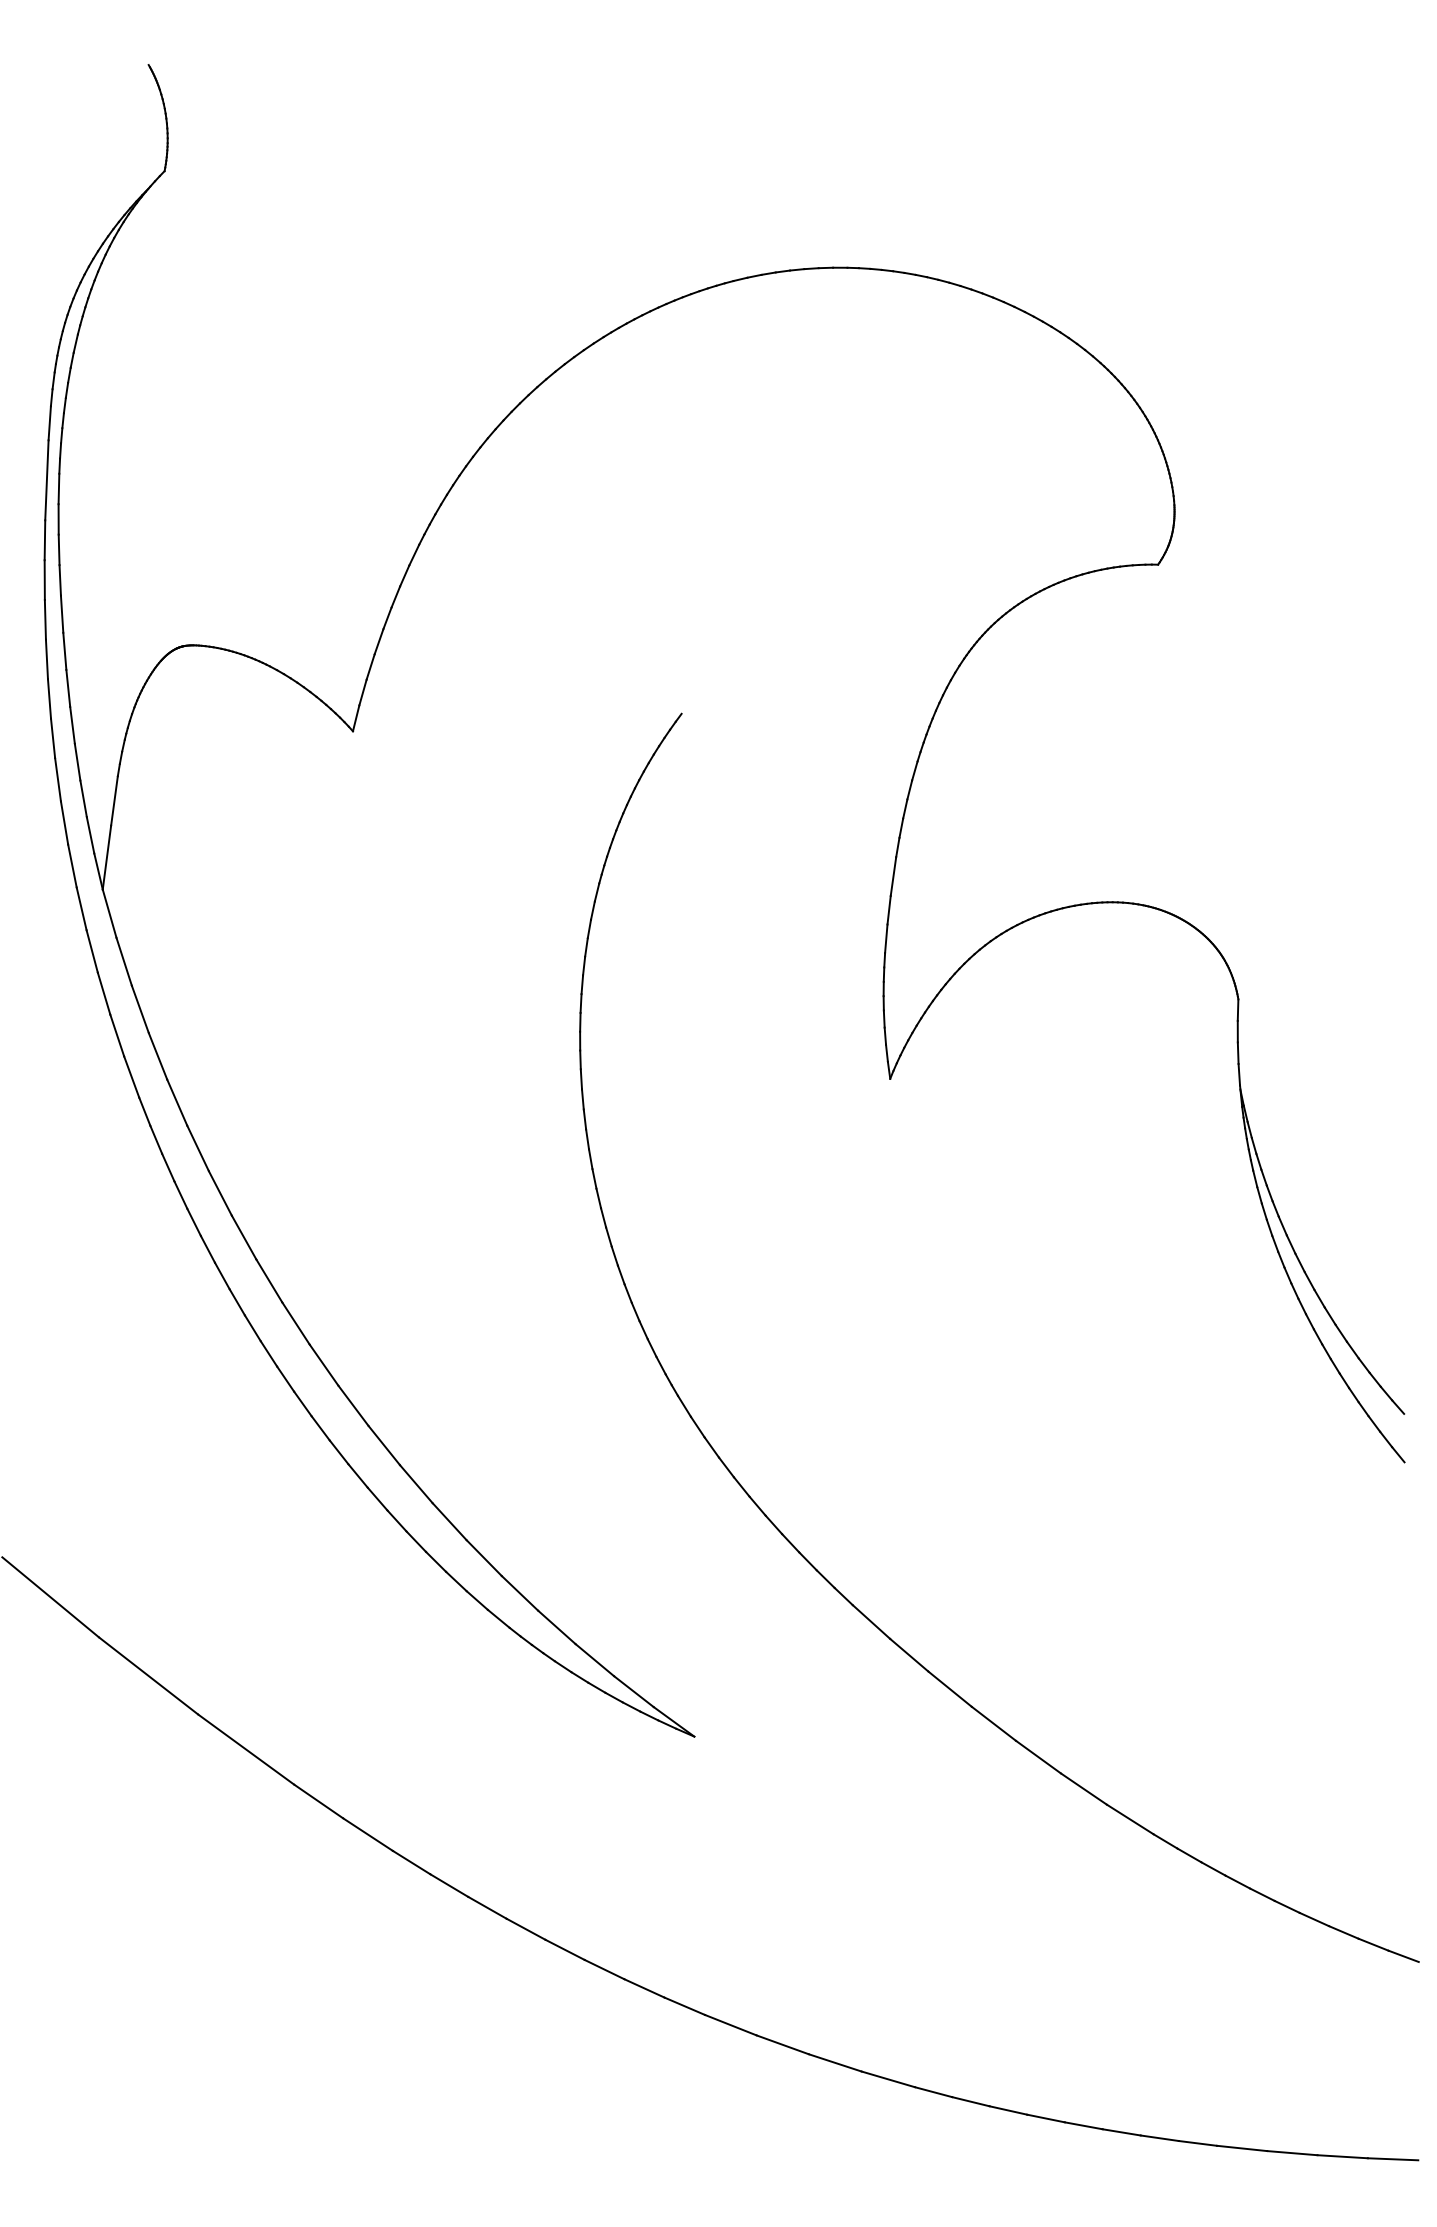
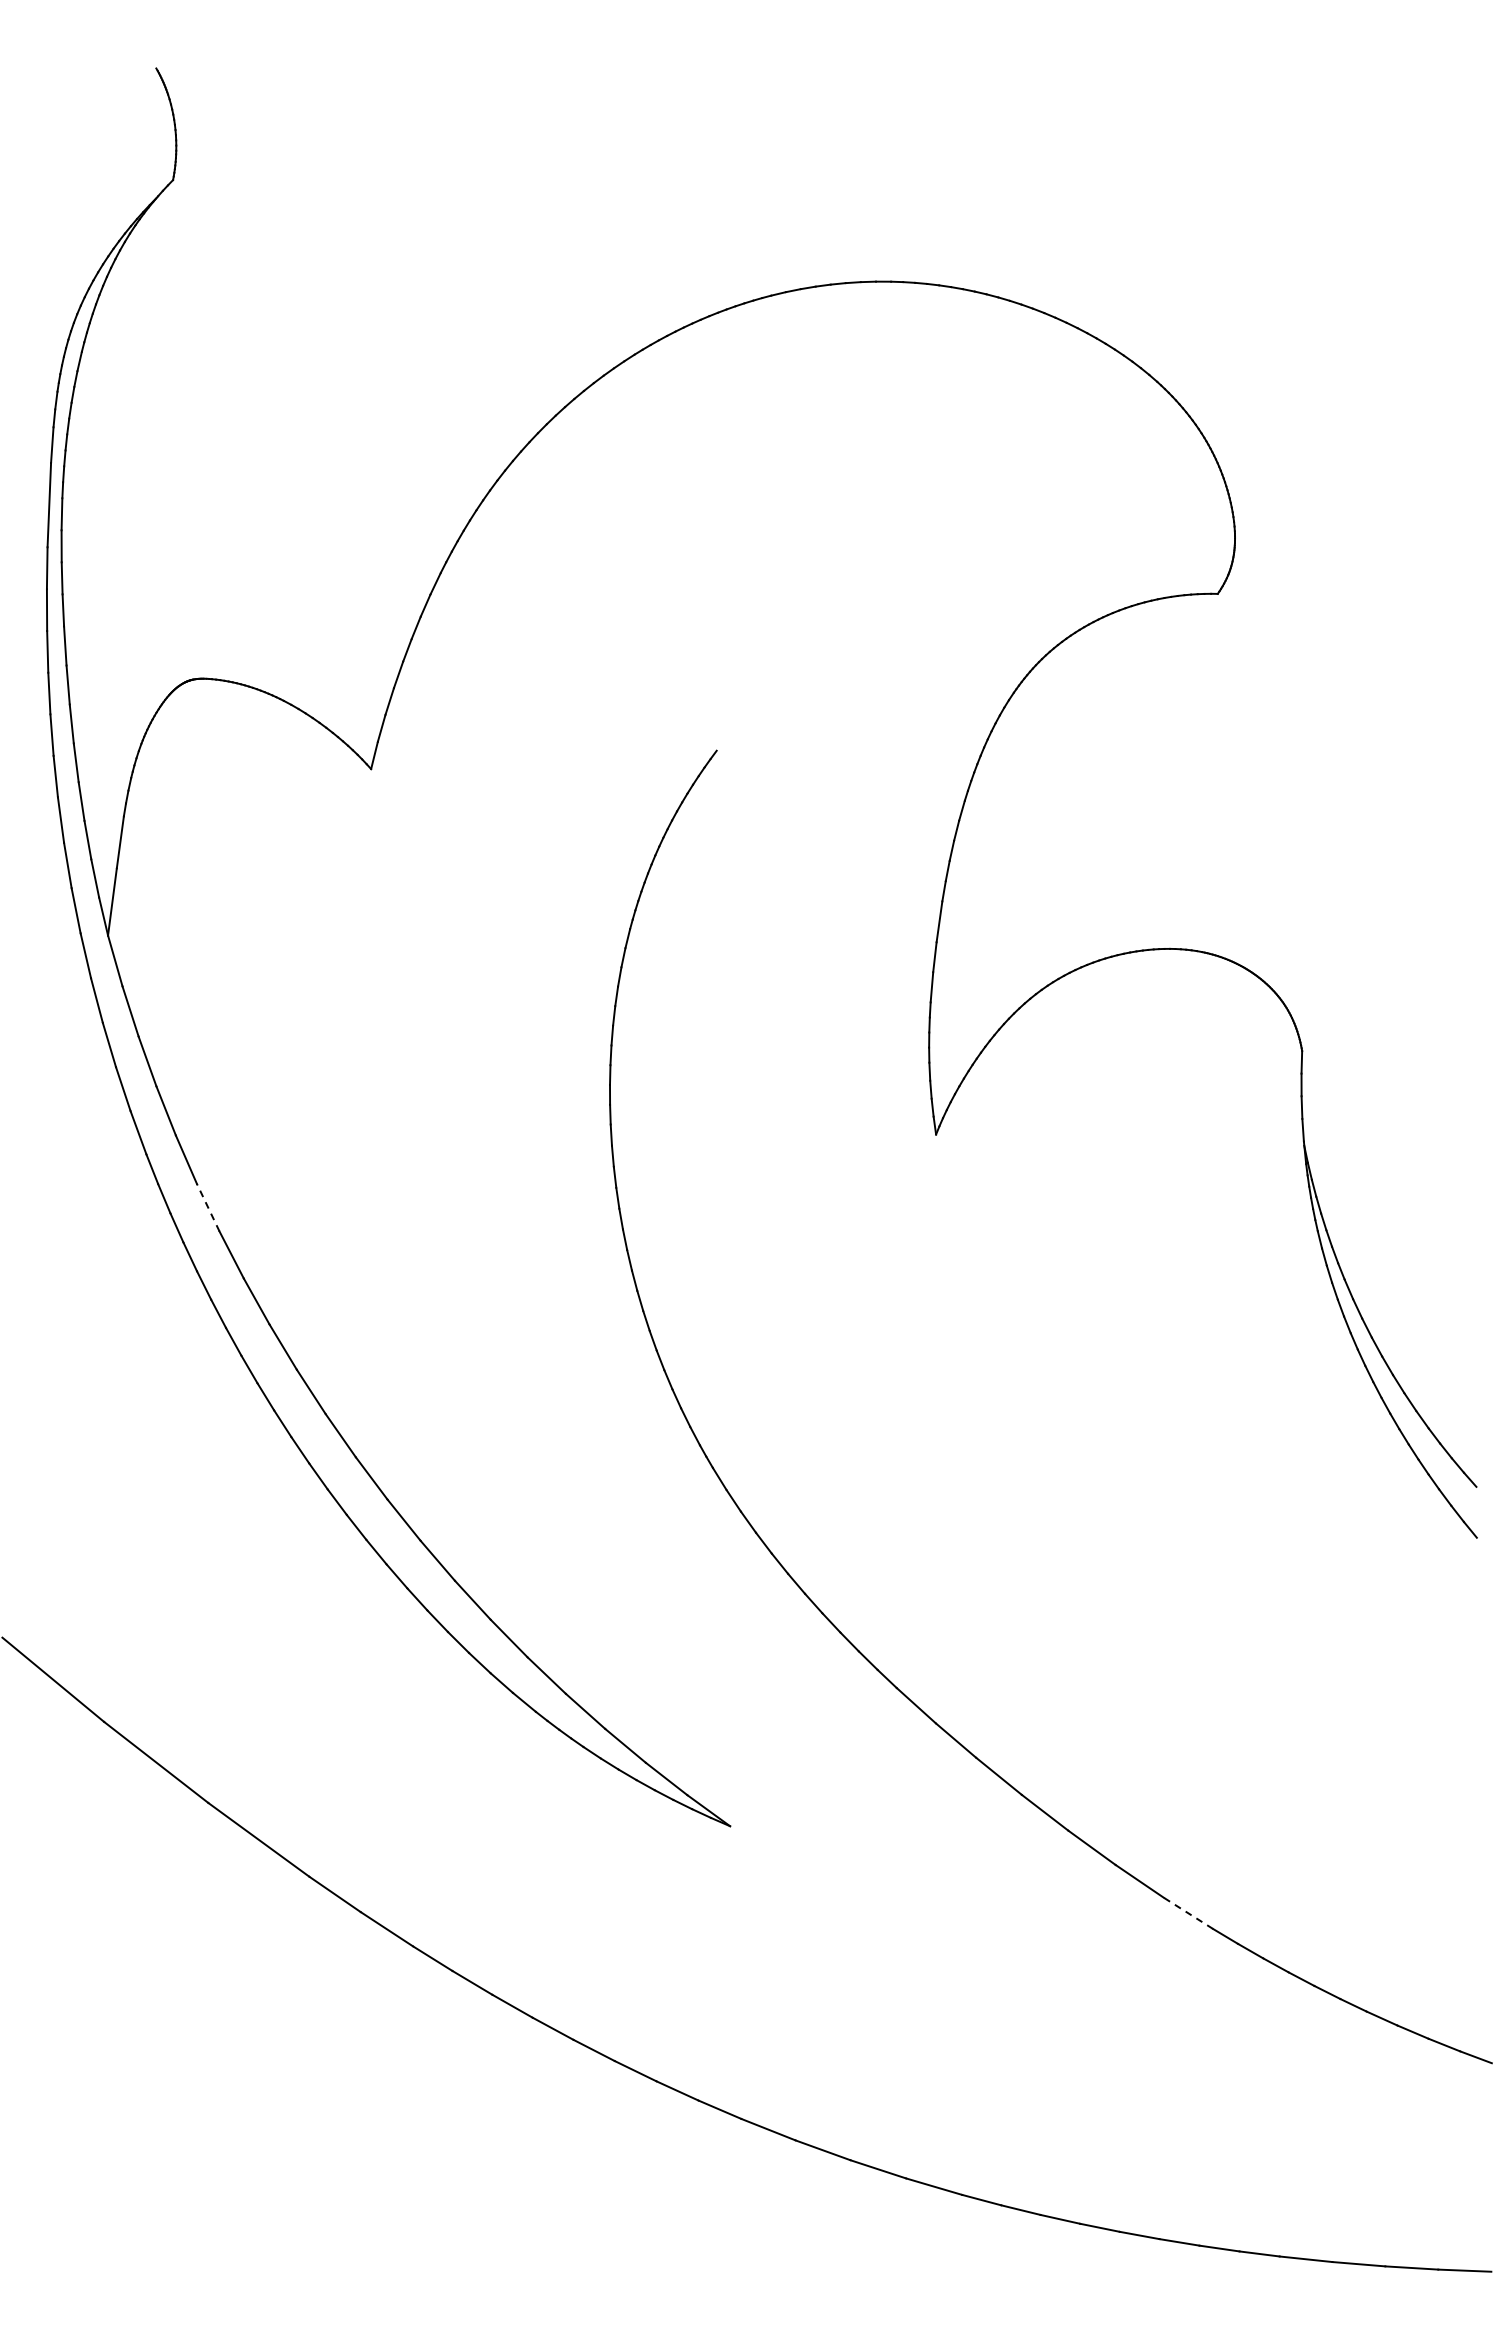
line: (198, 1148) -> (208, 1207), solid -> dashed
line: (1130, 1819) -> (1188, 1913), solid -> dashed

